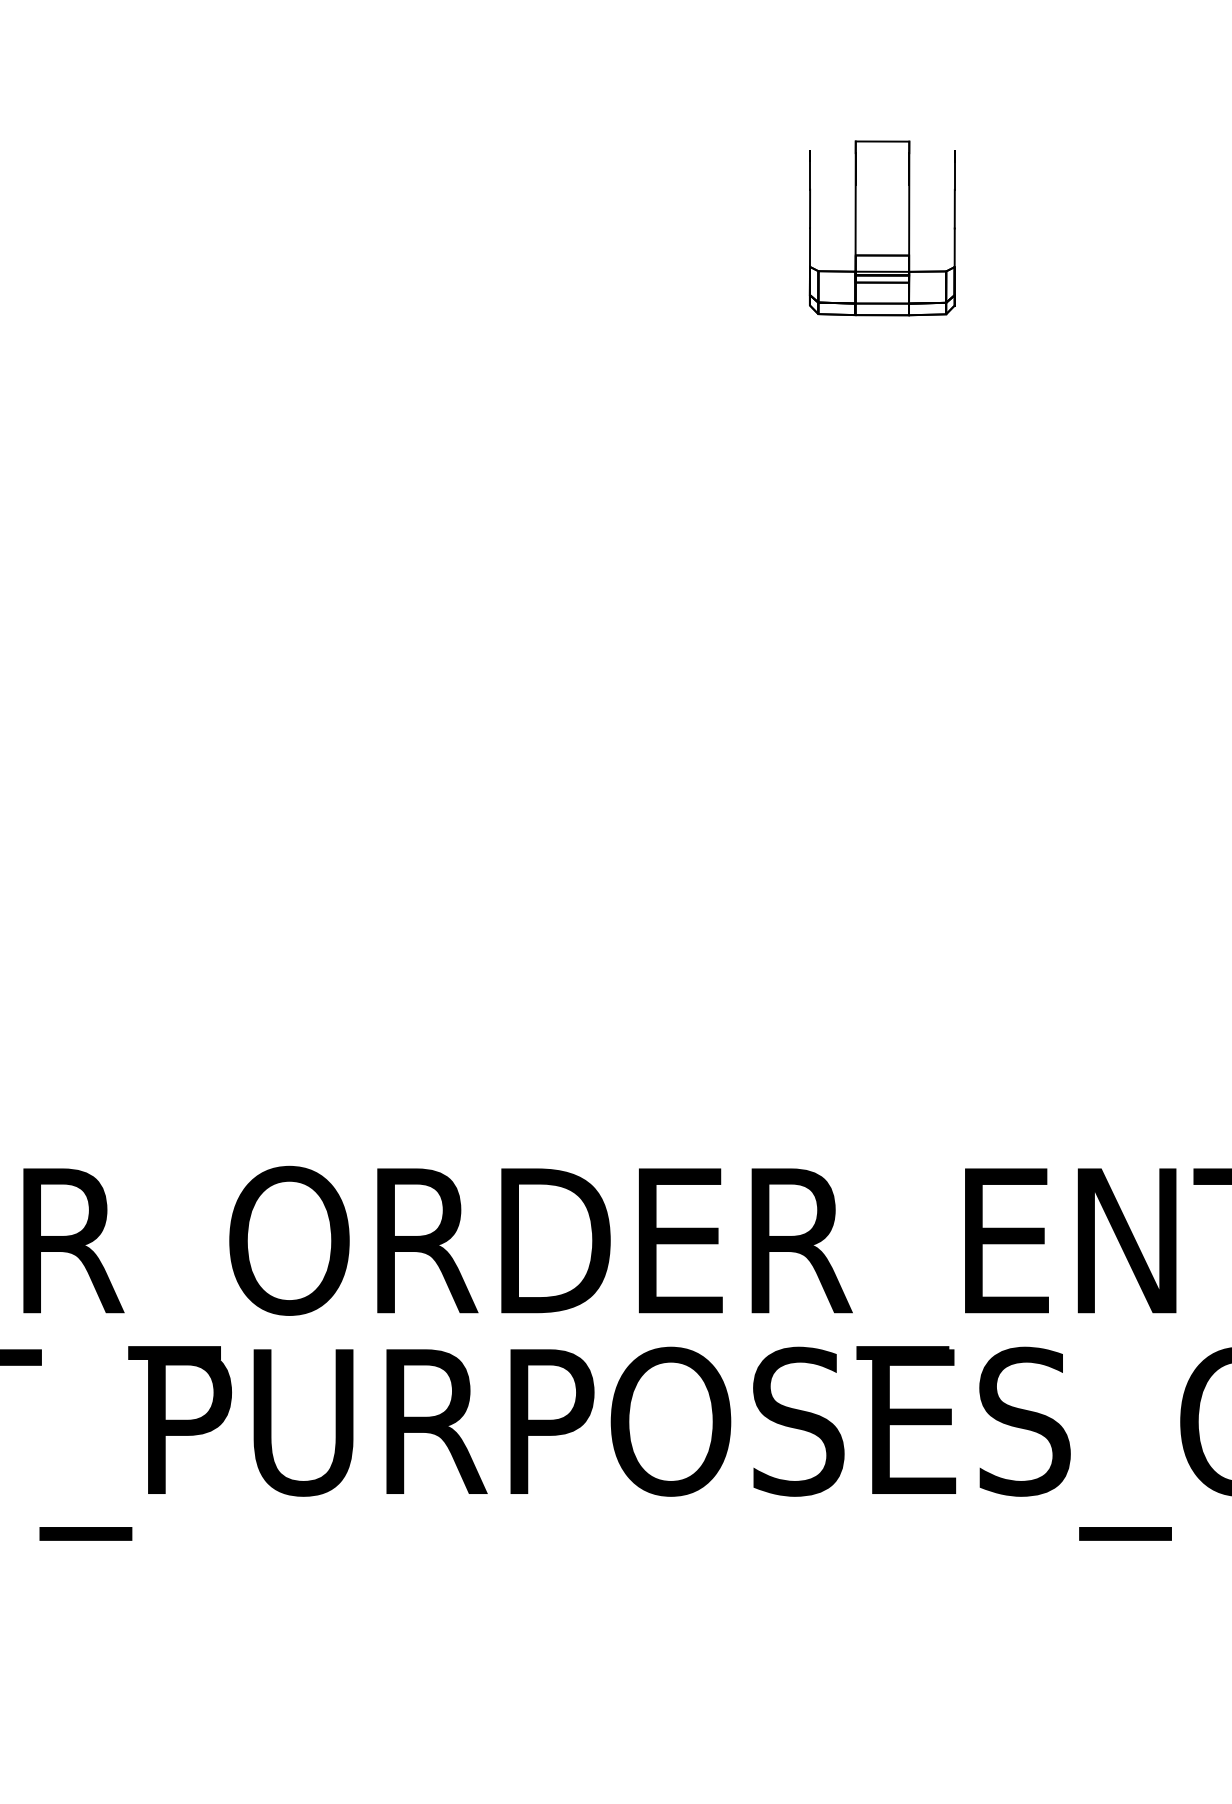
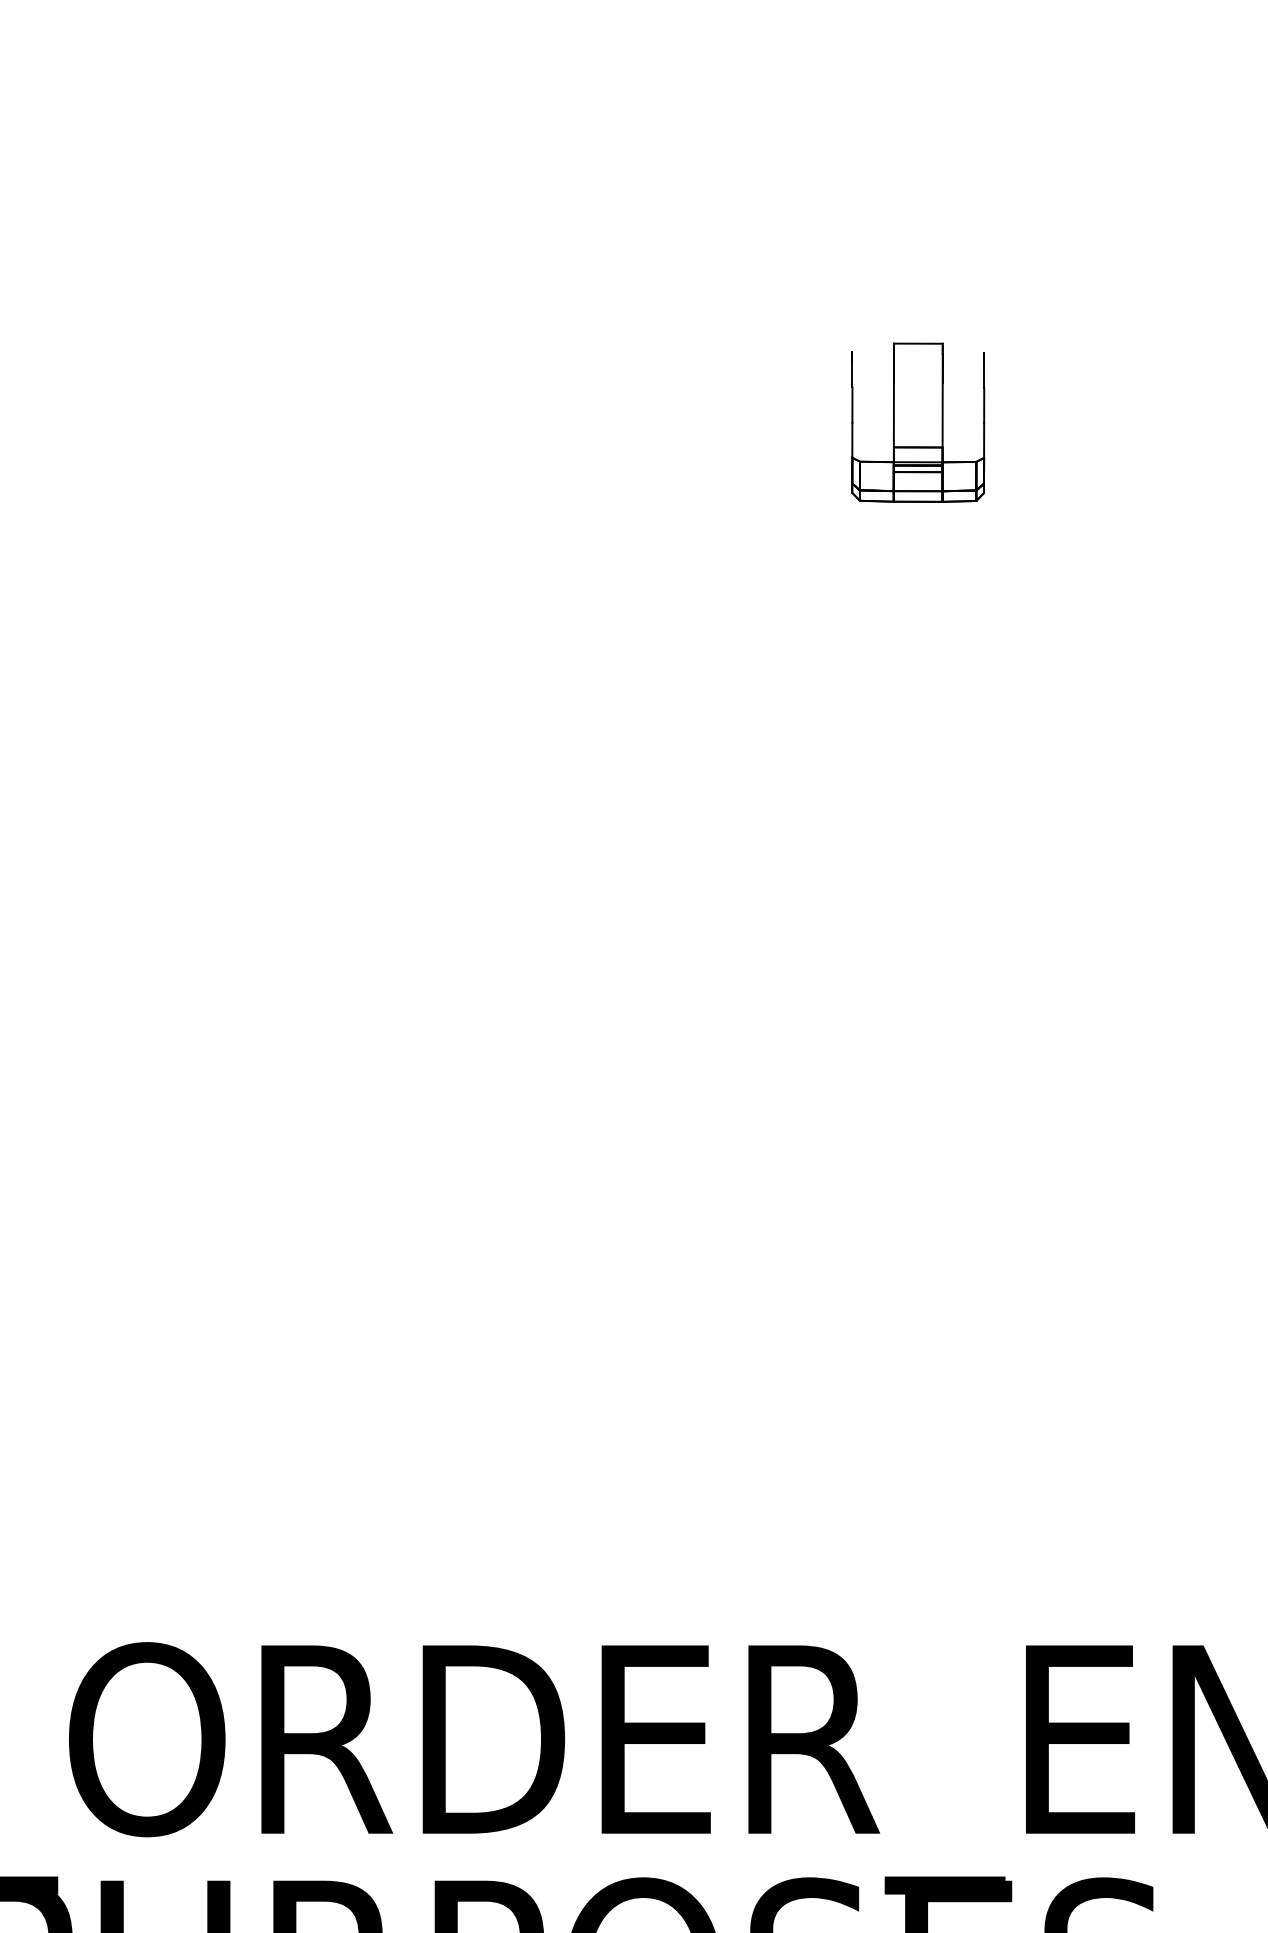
part: (881, 228) -> (917, 422), size x0.7

